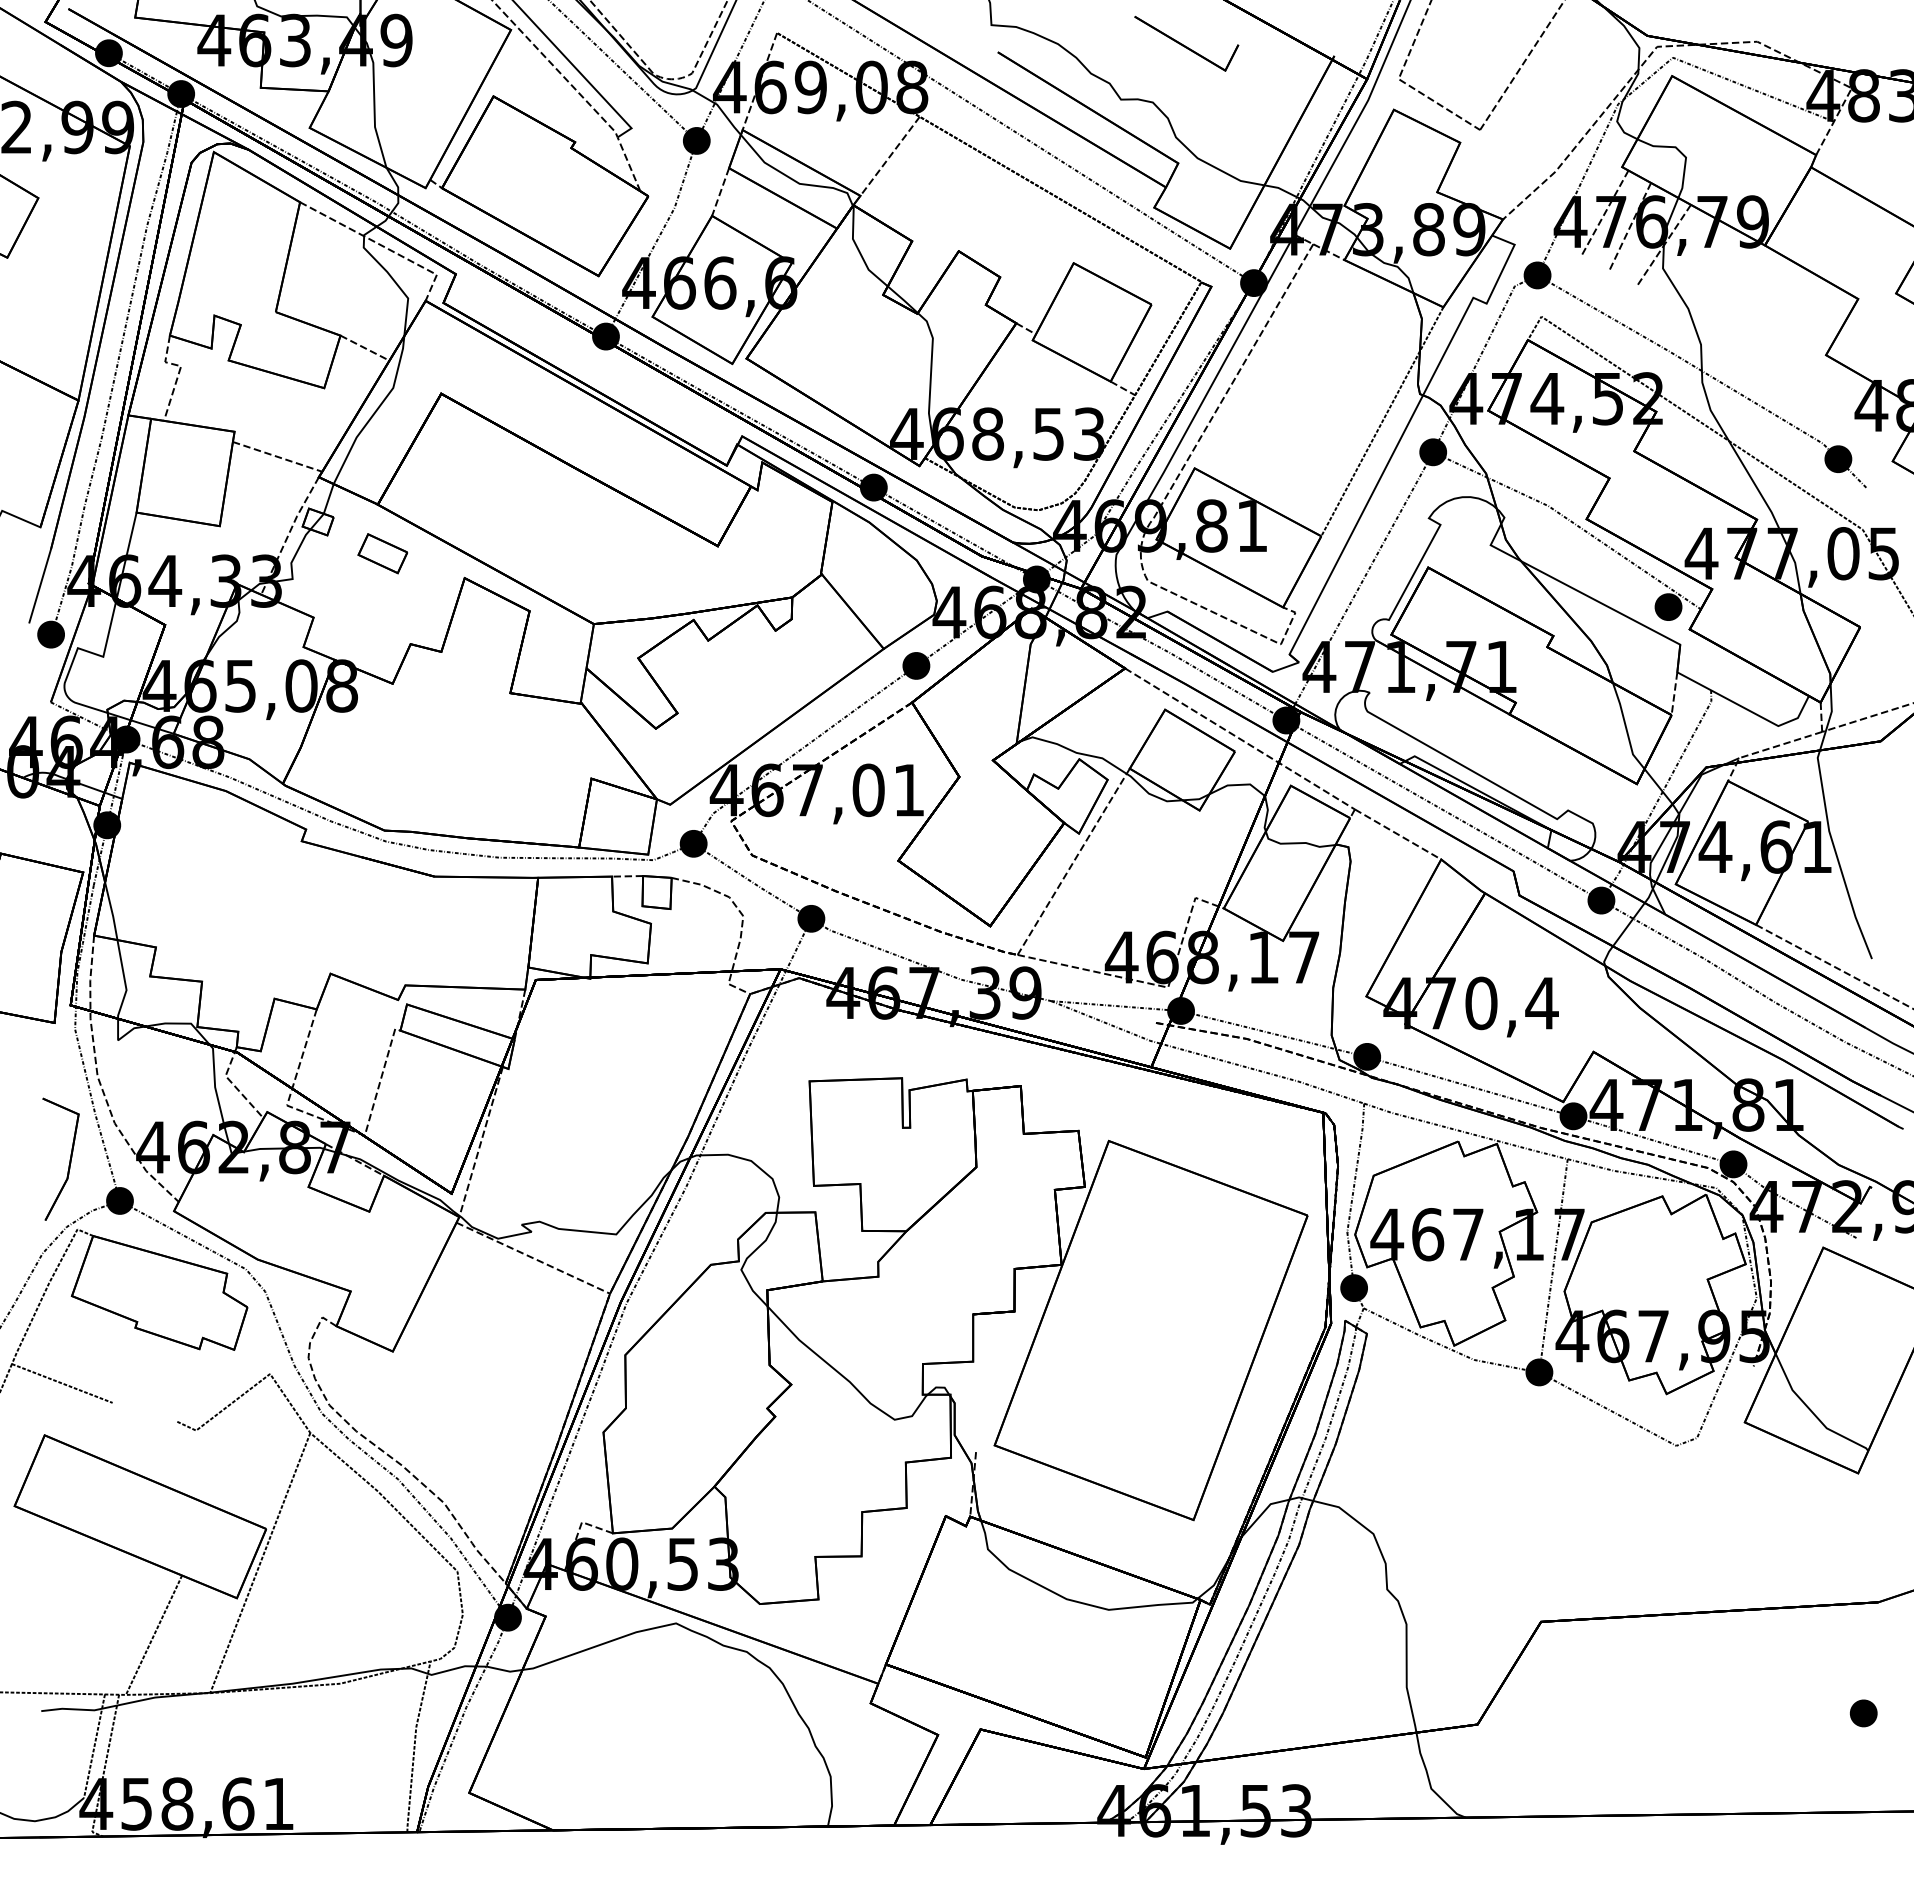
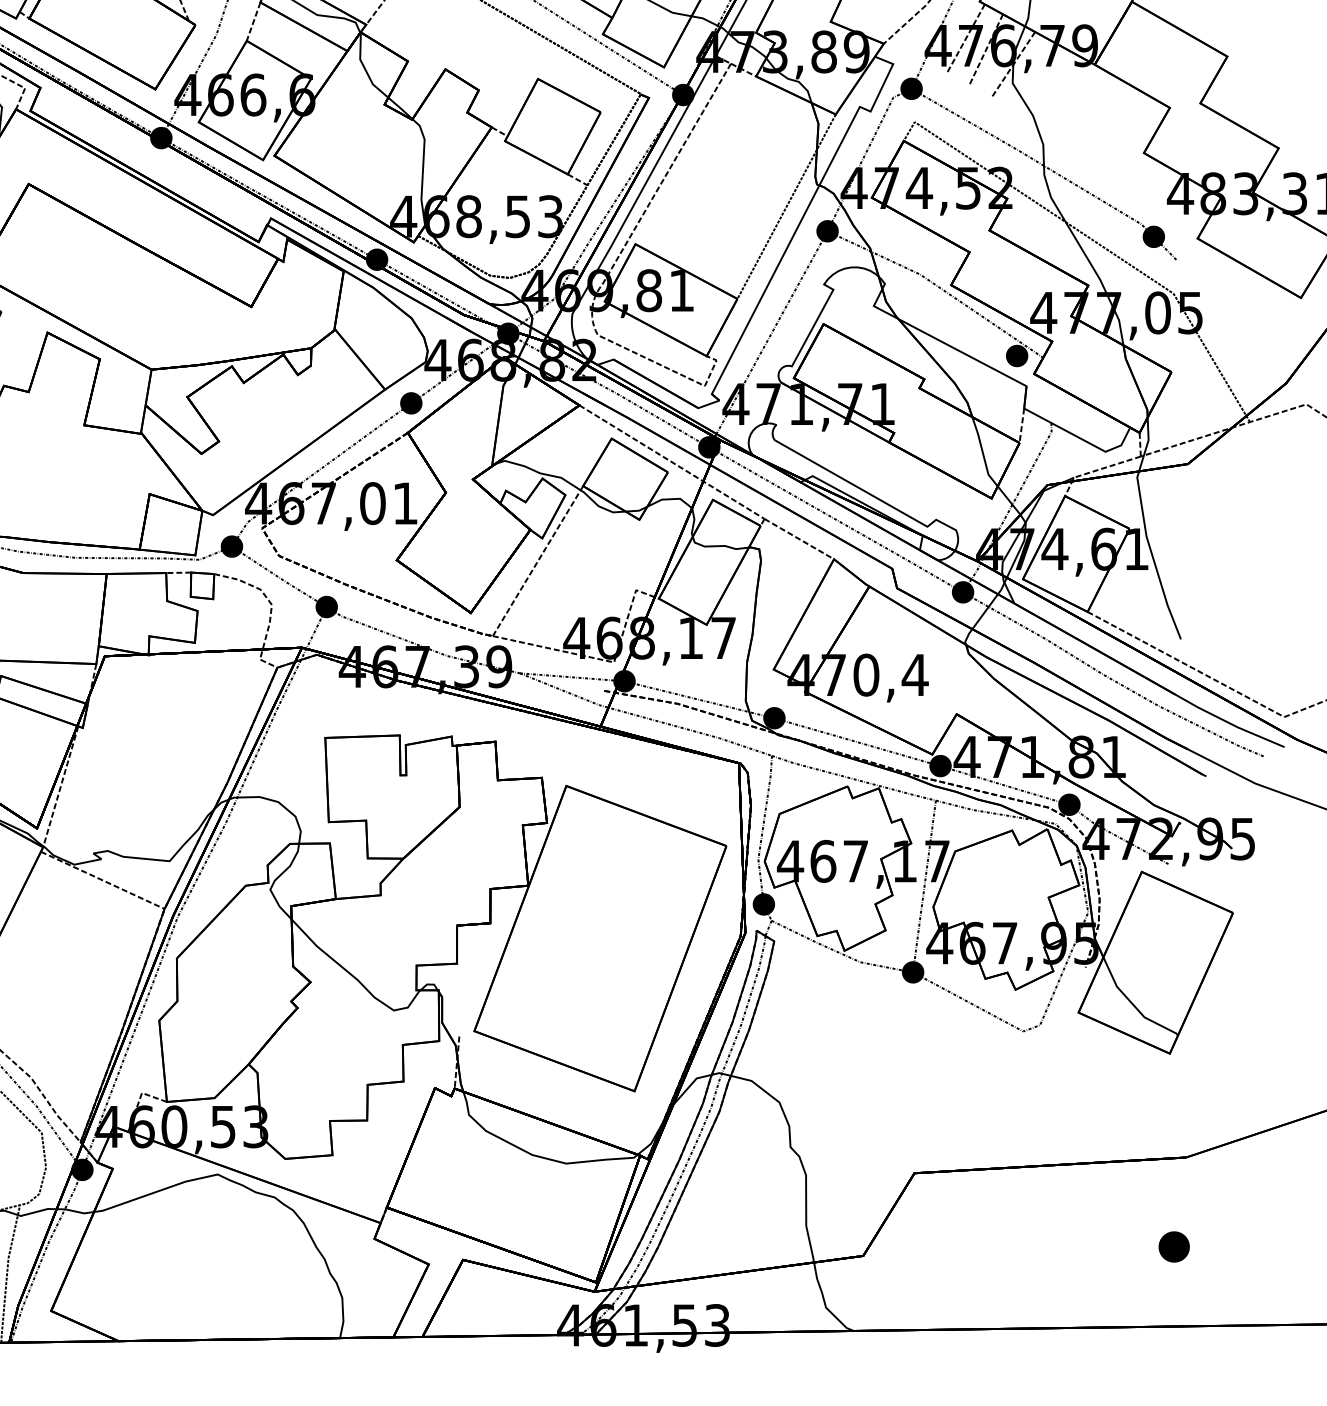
part: (1863, 1713) -> (1174, 1247), size x1.4

